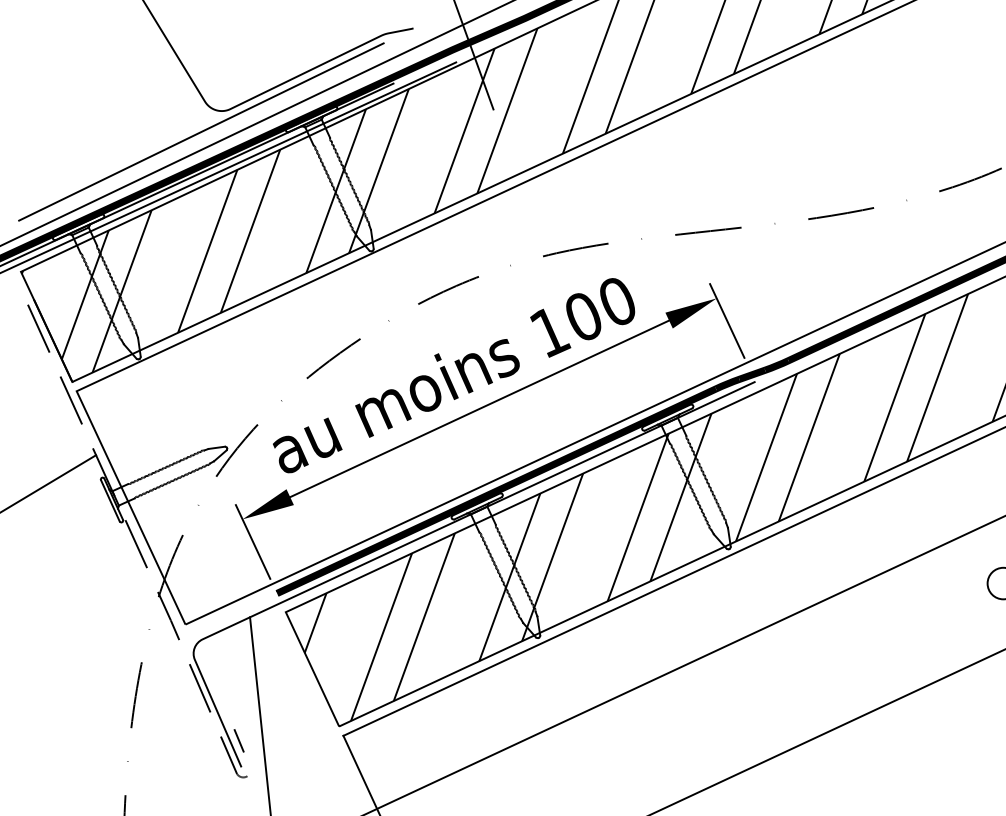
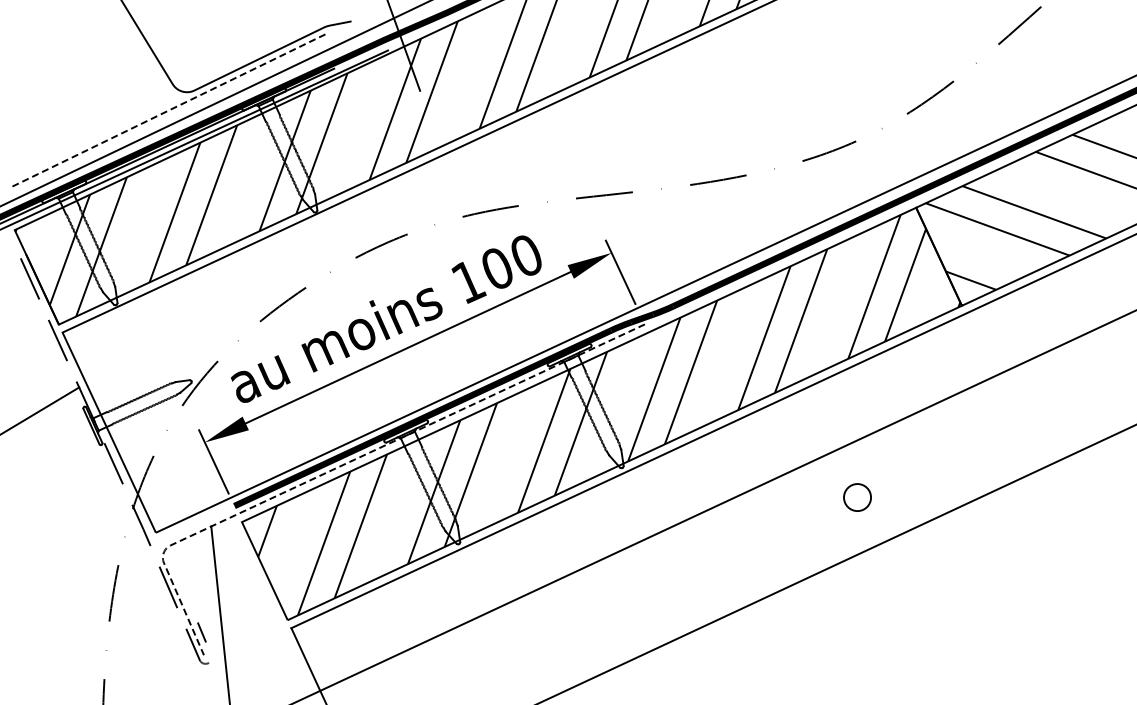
line: (201, 132) -> (169, 110), solid -> dashed
line: (408, 543) -> (347, 463), solid -> dashed

